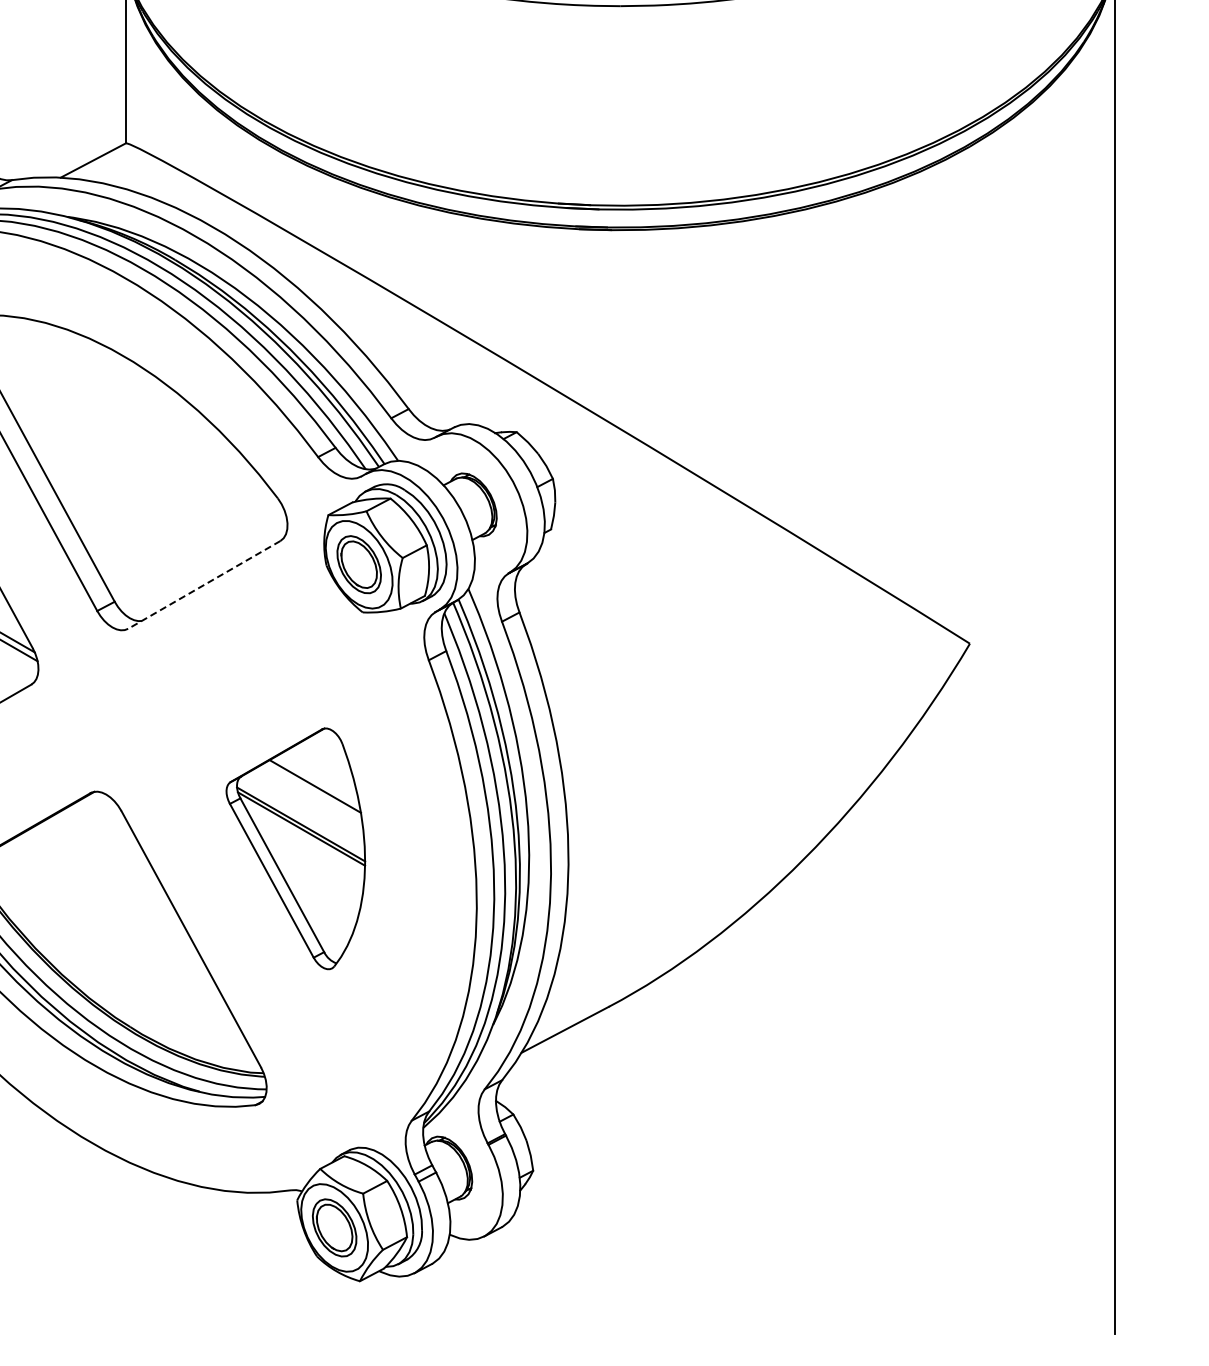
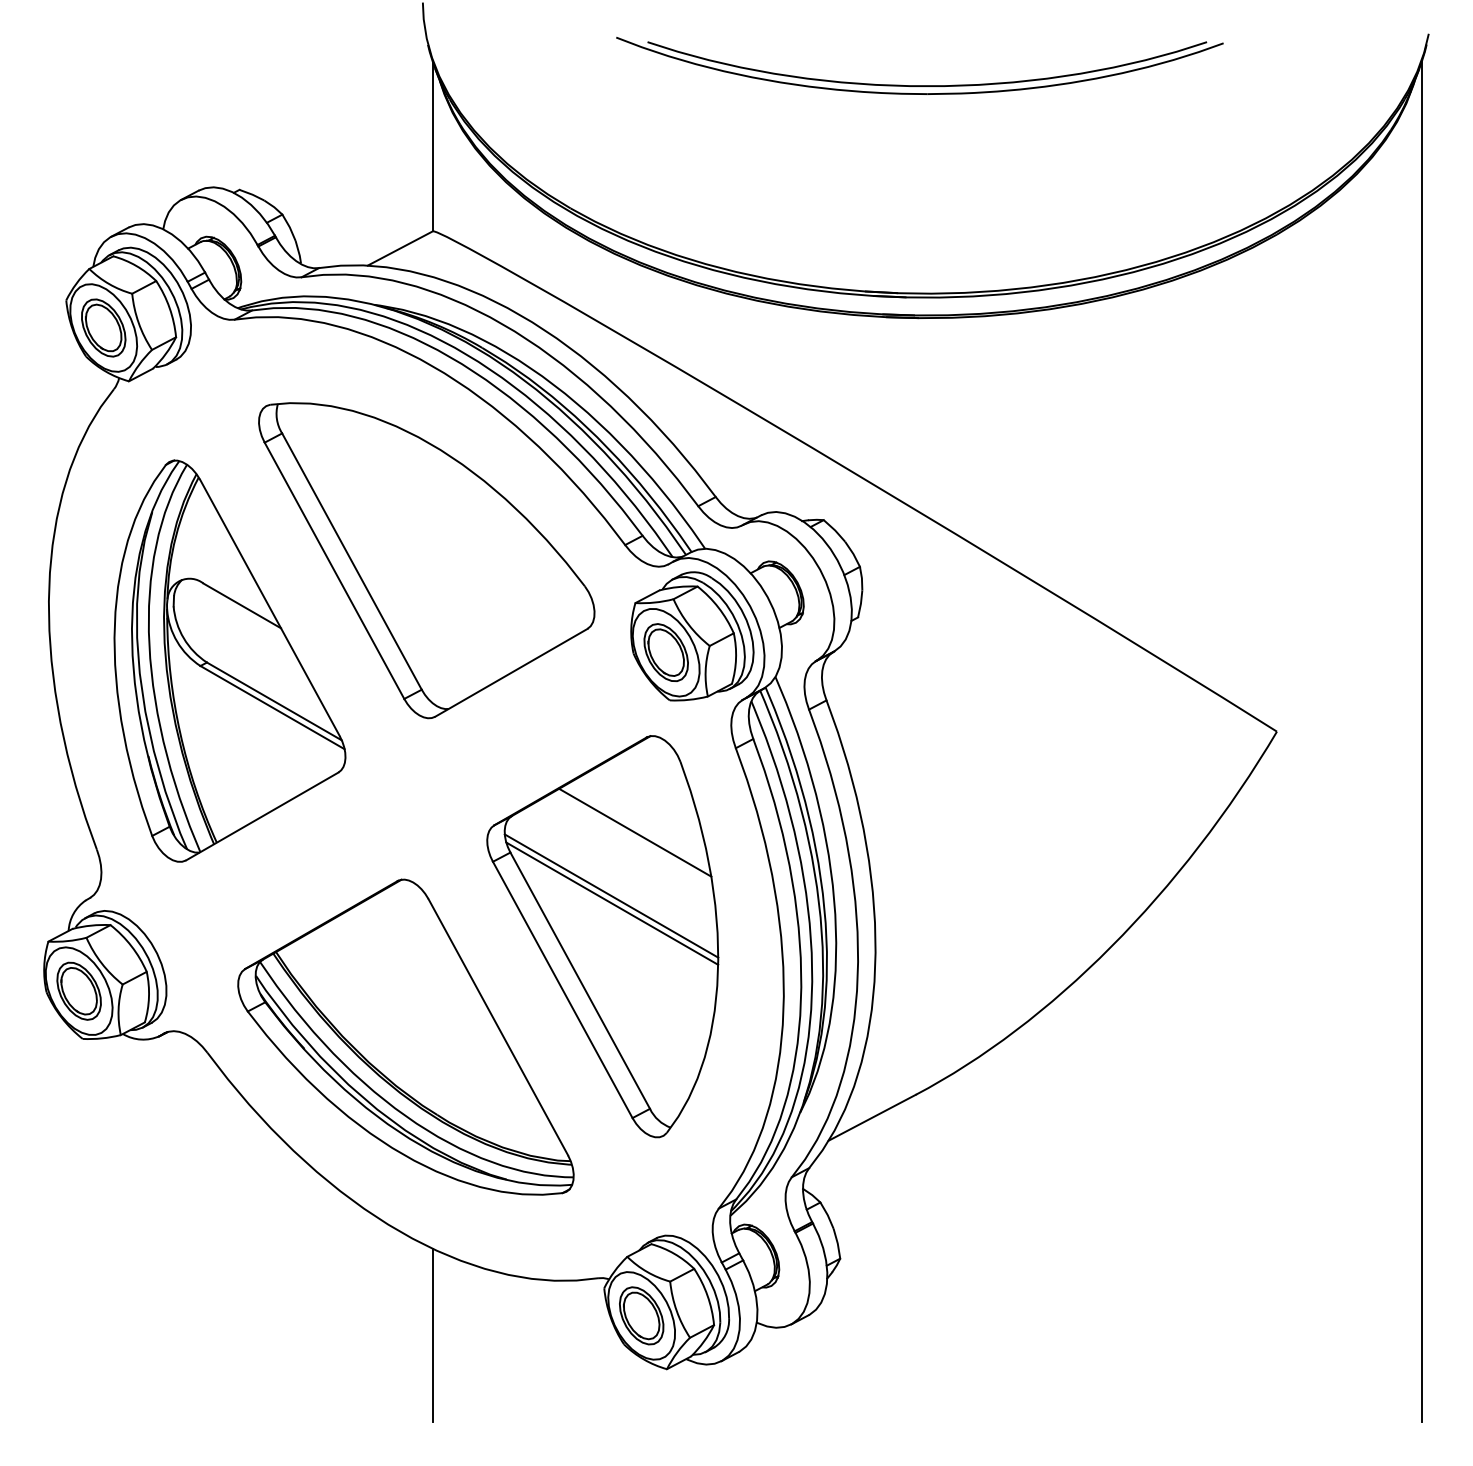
line: (204, 584) -> (511, 672), dashed -> solid
part: (295, 848) -> (602, 936), size x1.67
line: (125, 1247) -> (432, 1335), added

